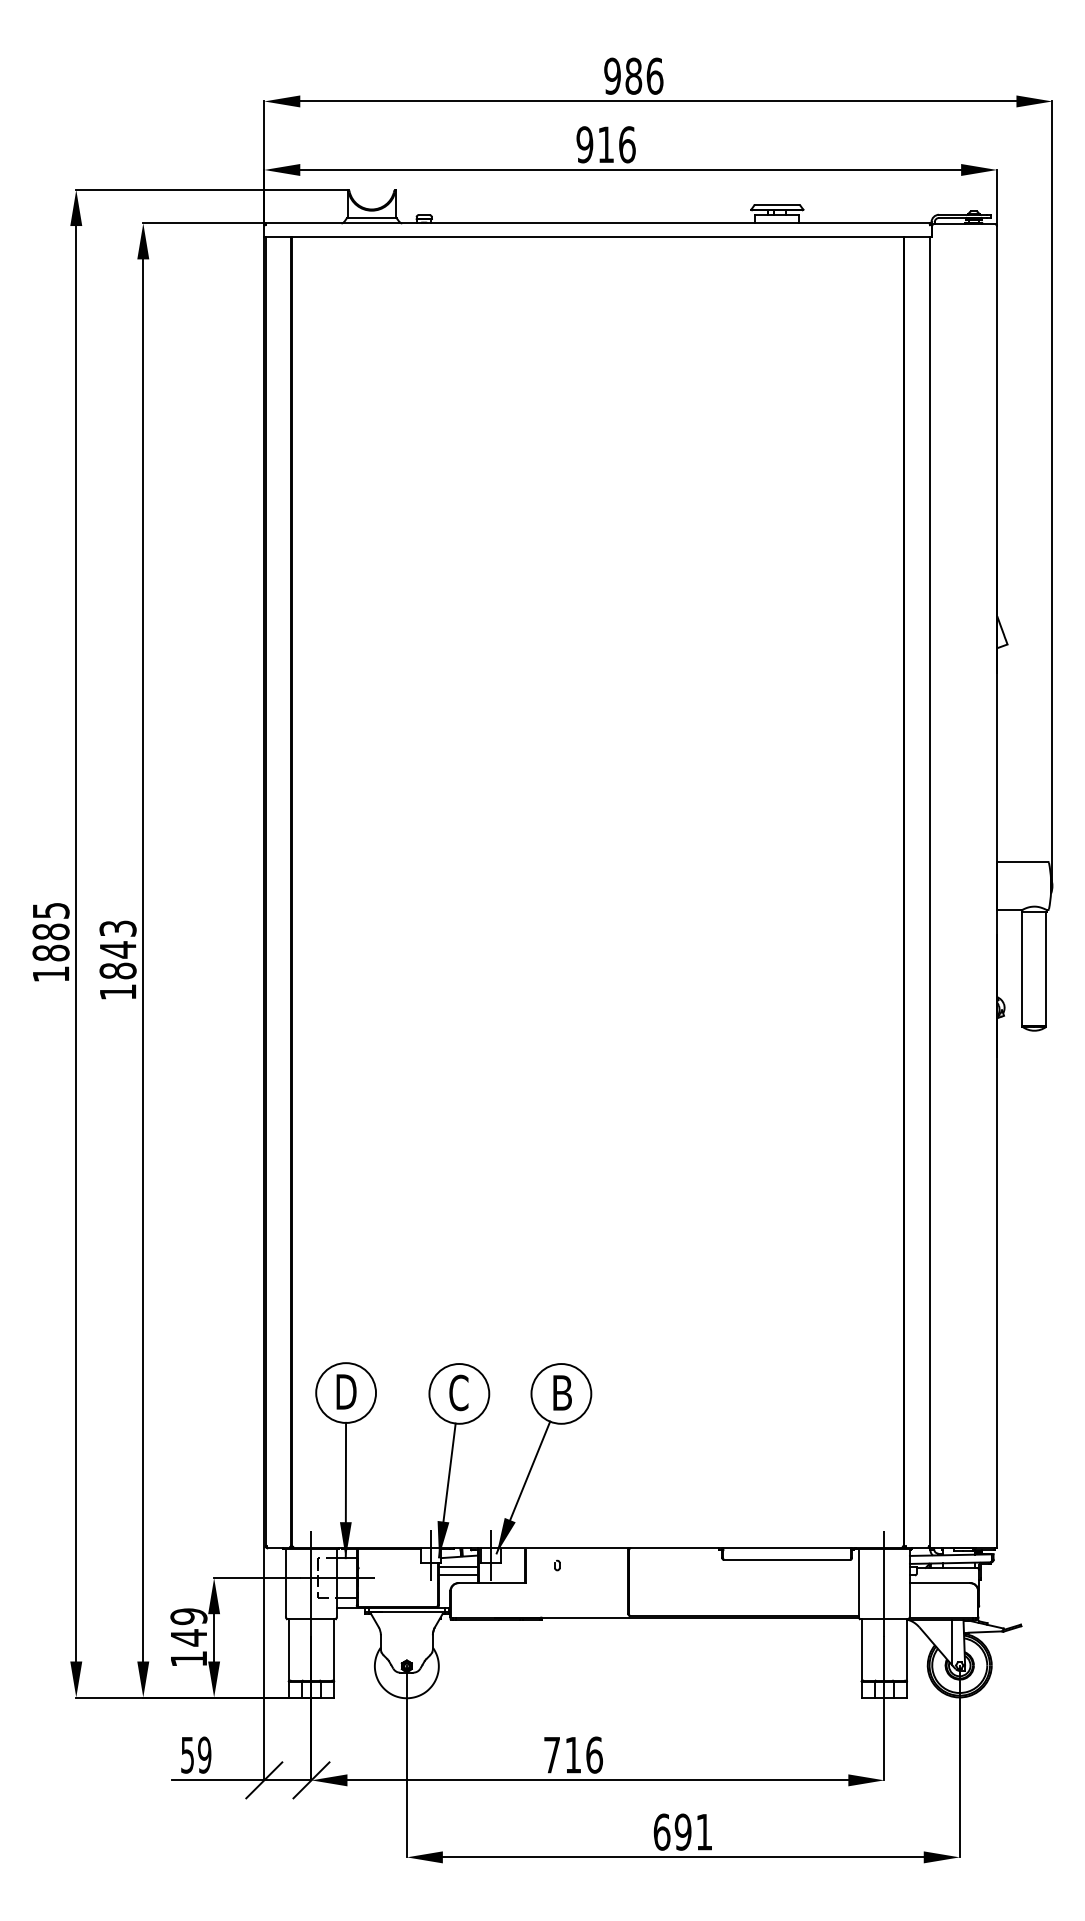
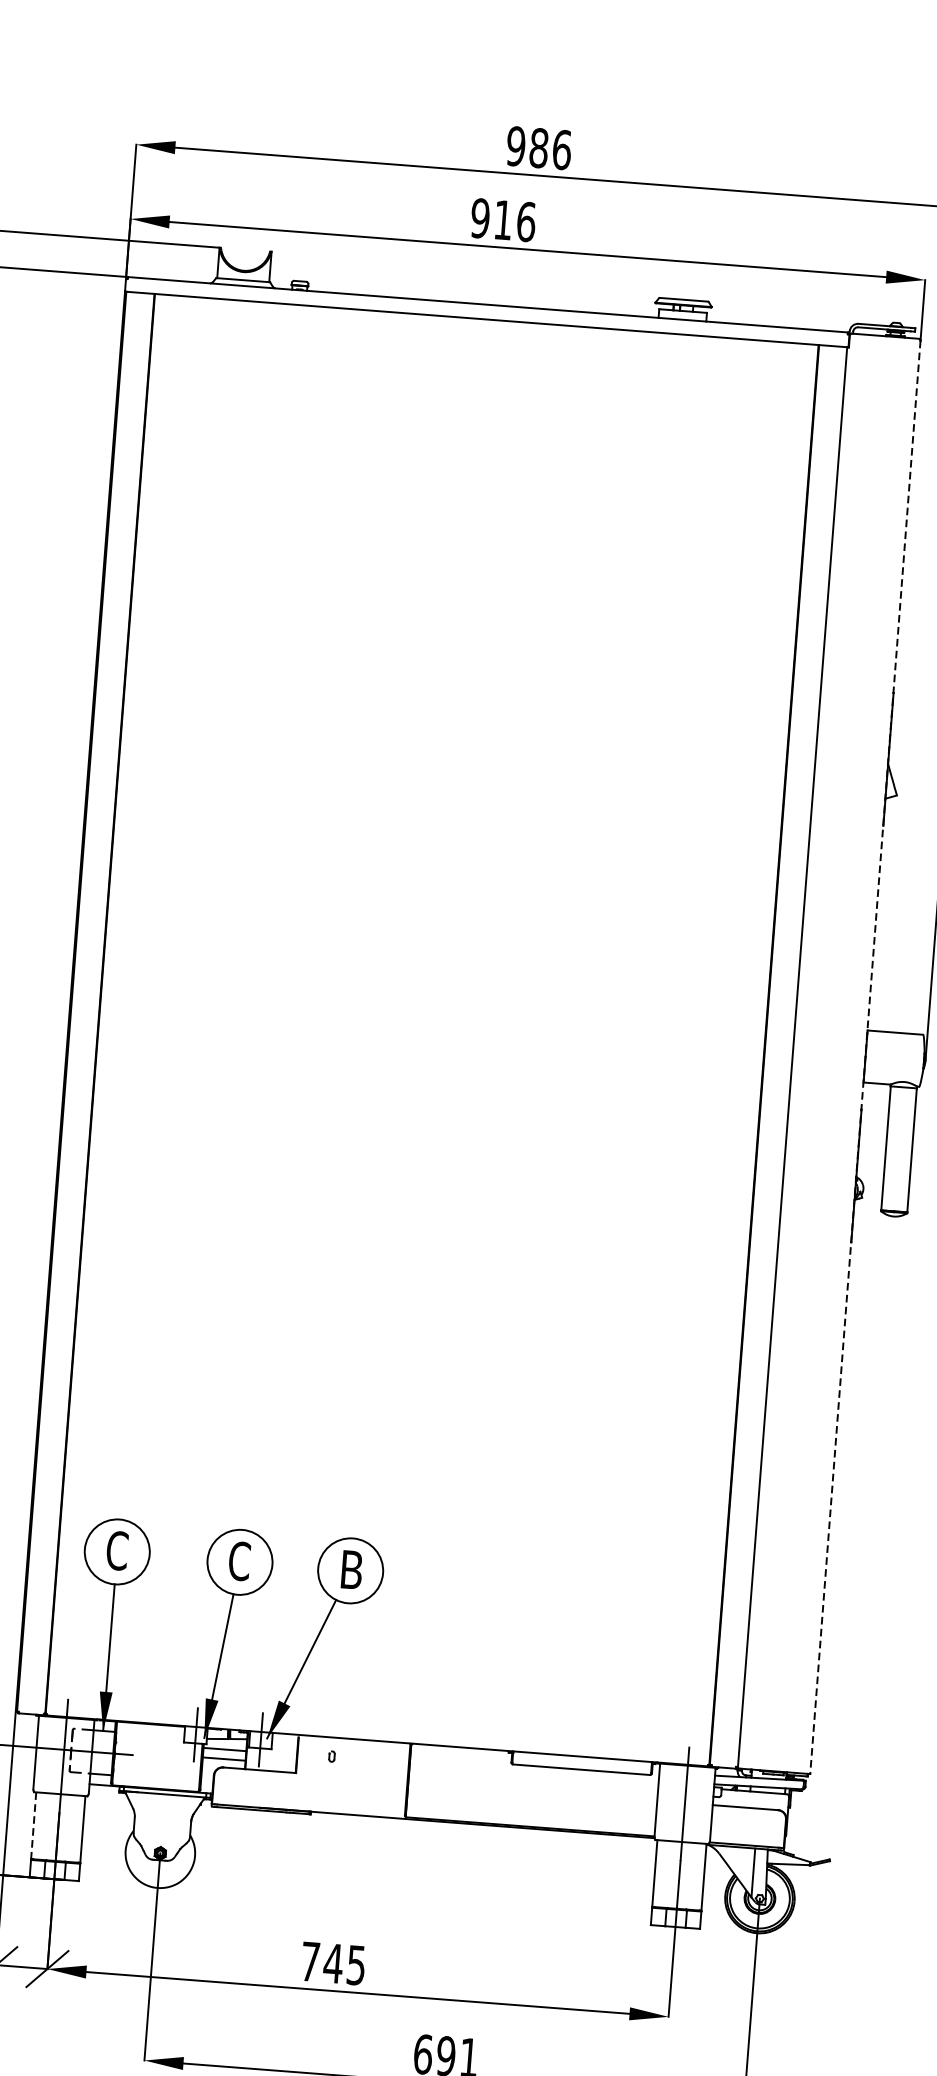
line: (997, 886) -> (865, 1057), solid -> dashed
text: (346, 1391) -> (117, 1550), D -> C
line: (288, 1649) -> (33, 1825), solid -> dashed
text: (583, 1754) -> (344, 1963), 716 -> 745

